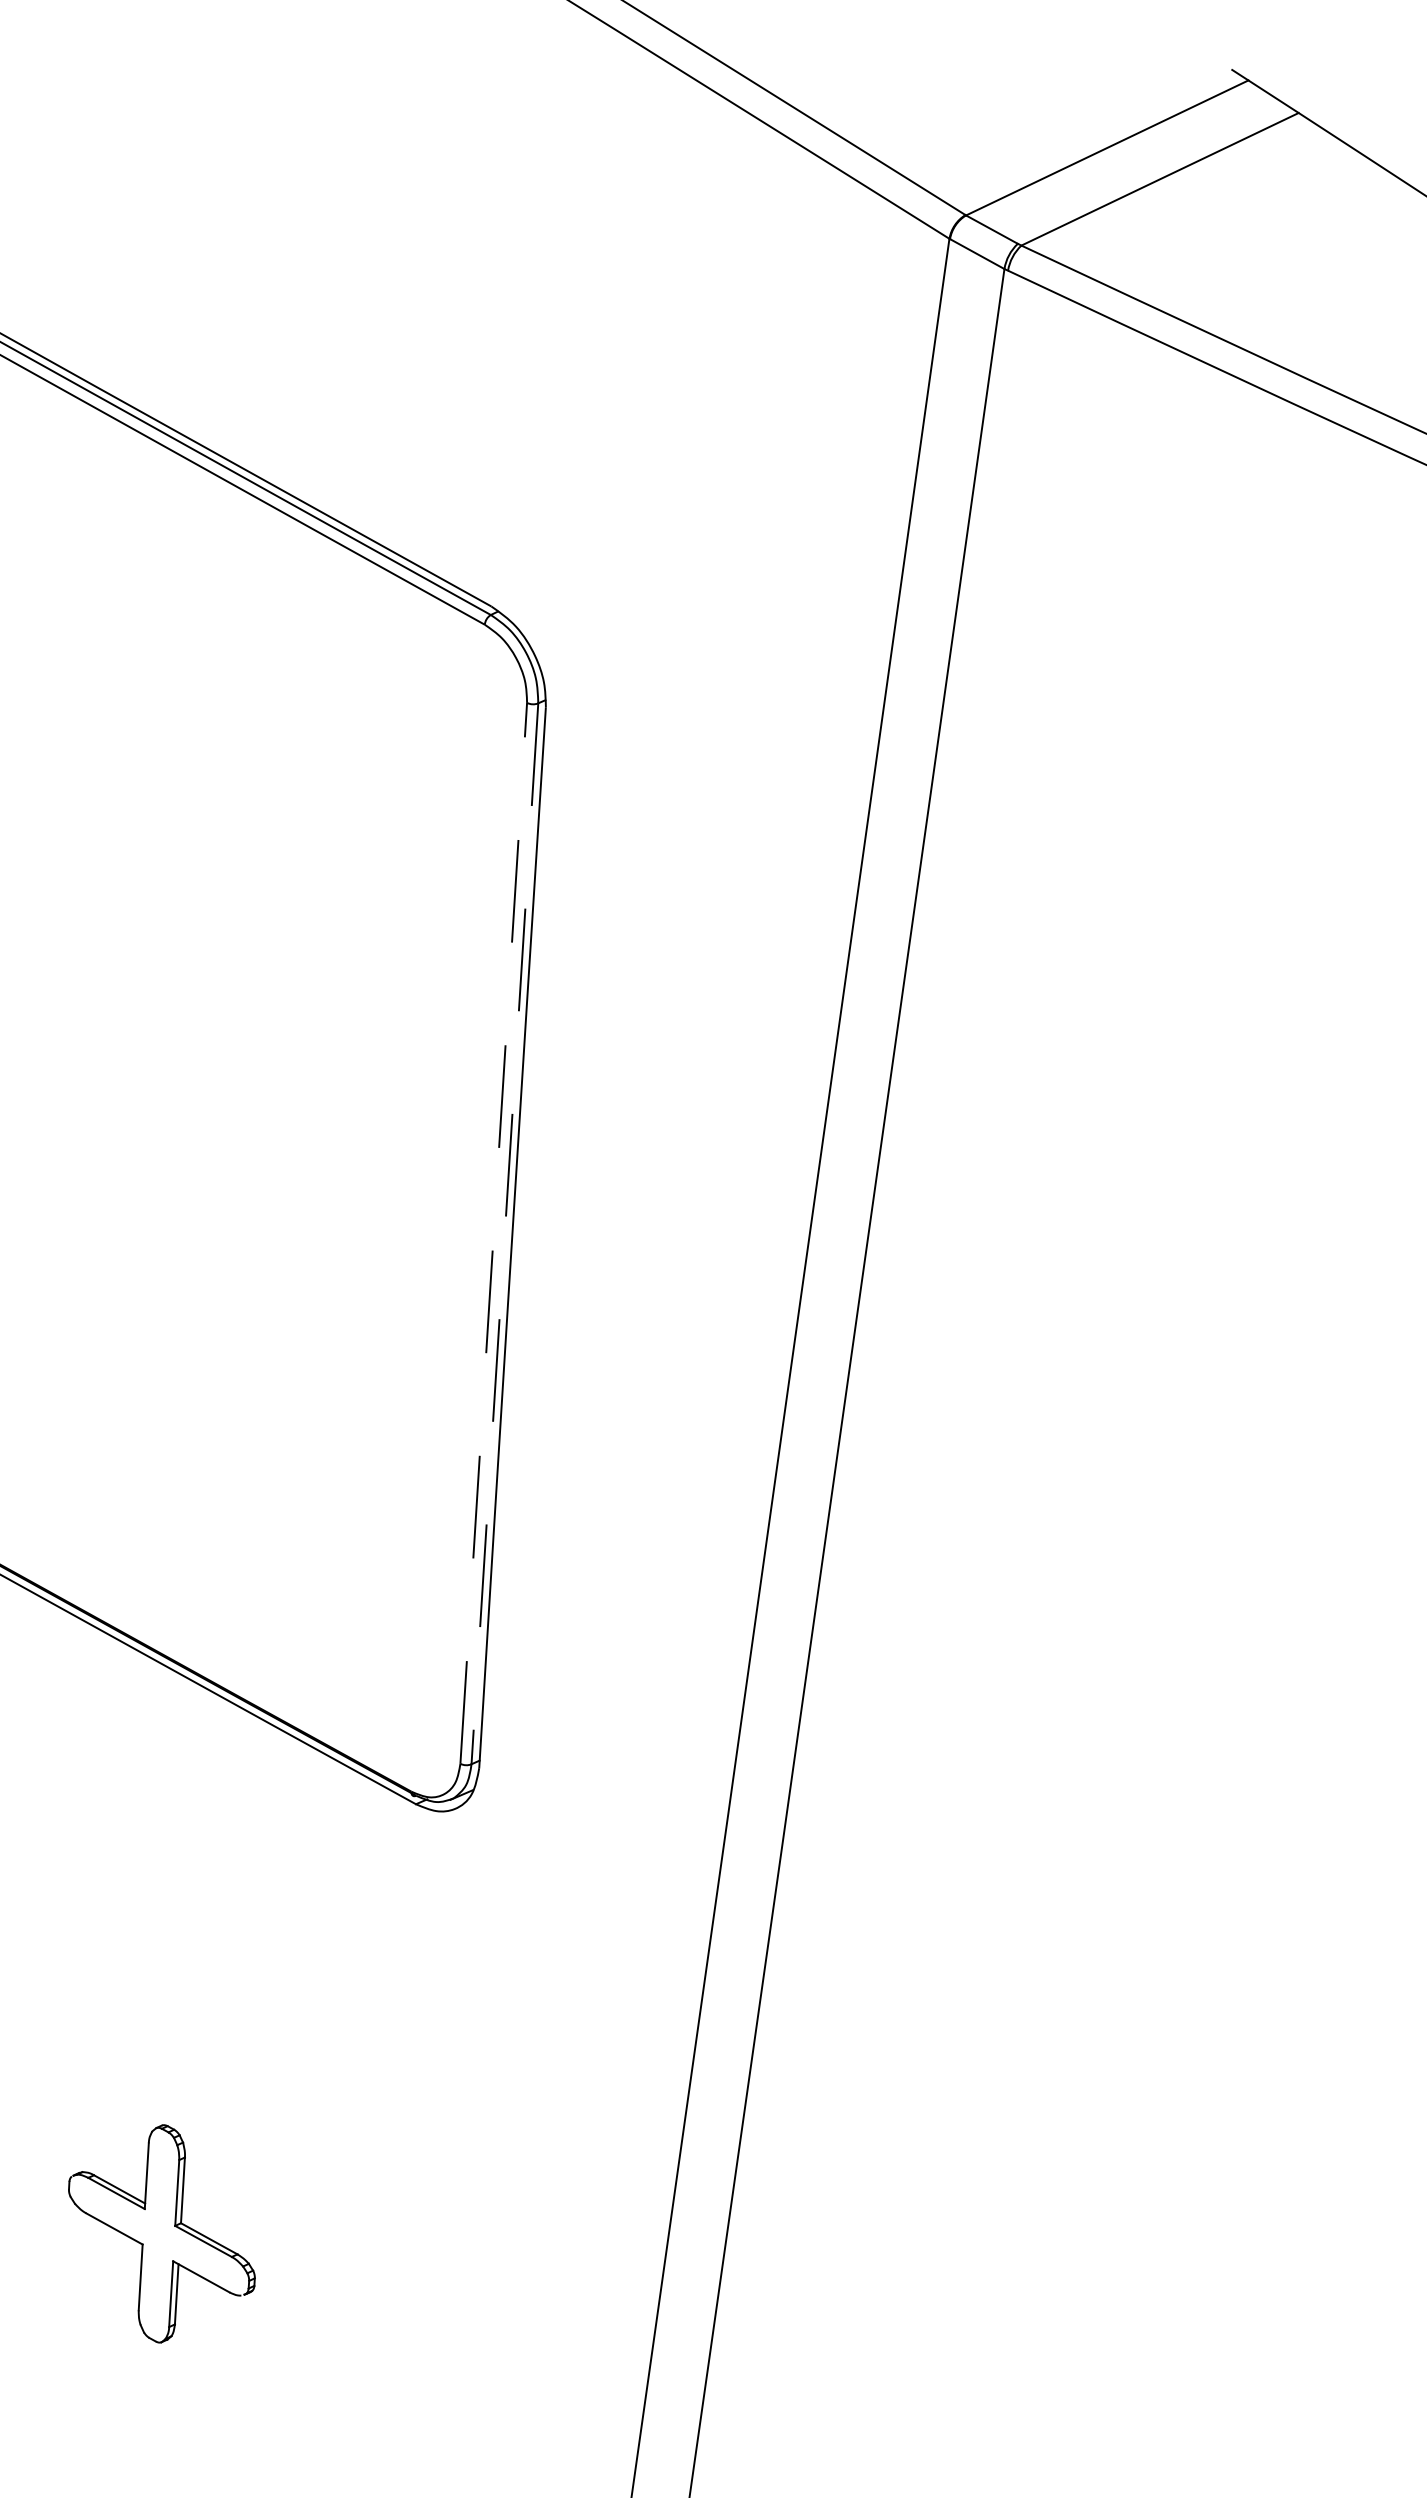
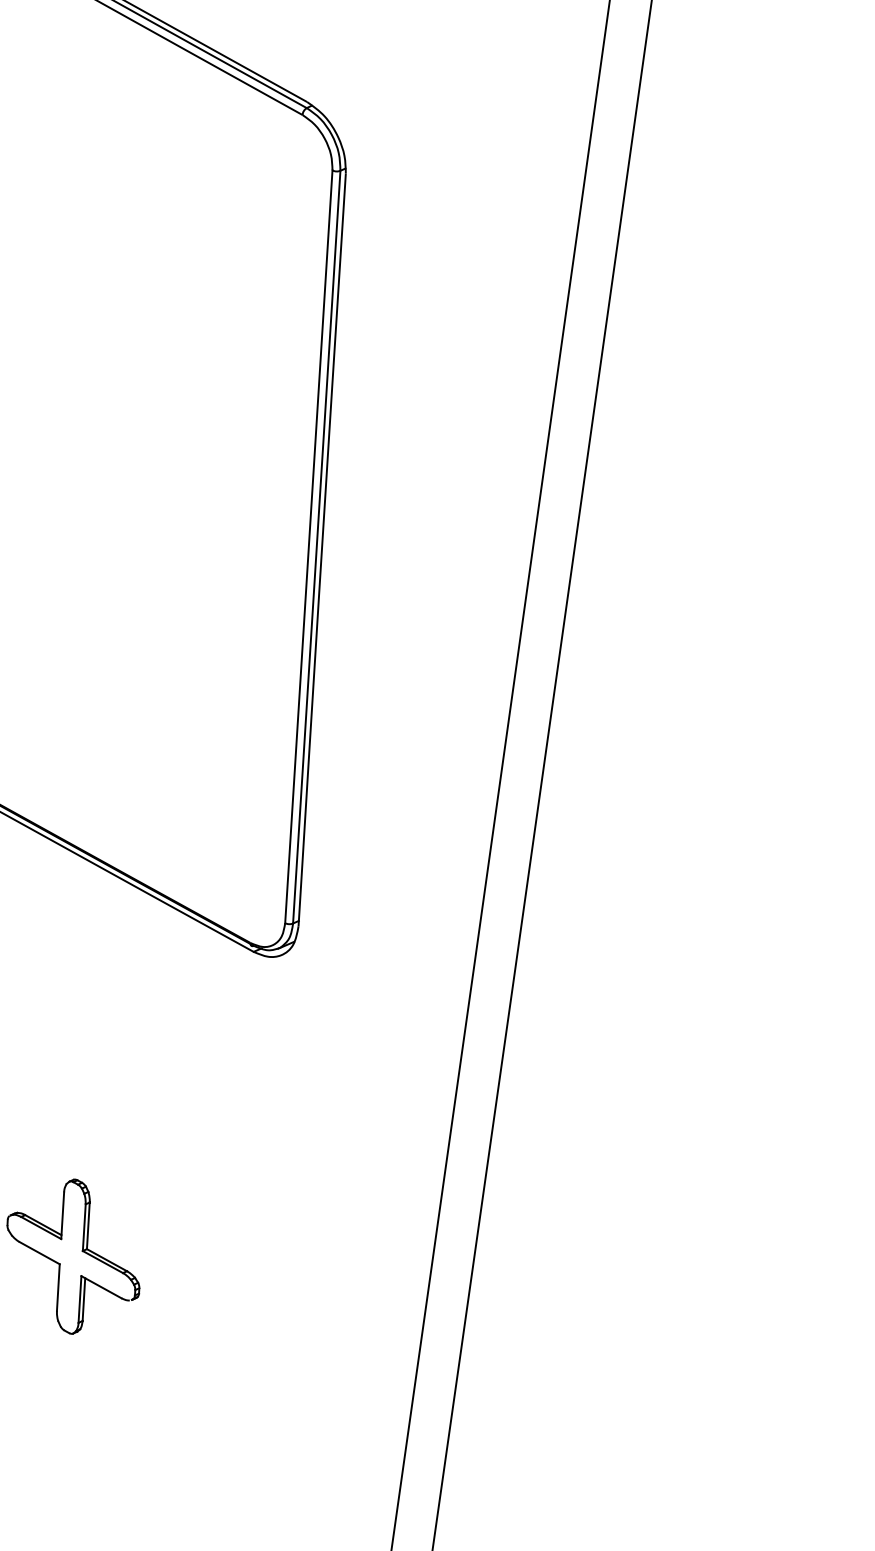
line: (493, 1232) -> (308, 546), dashed -> solid
line: (504, 1233) -> (316, 546), dashed -> solid

